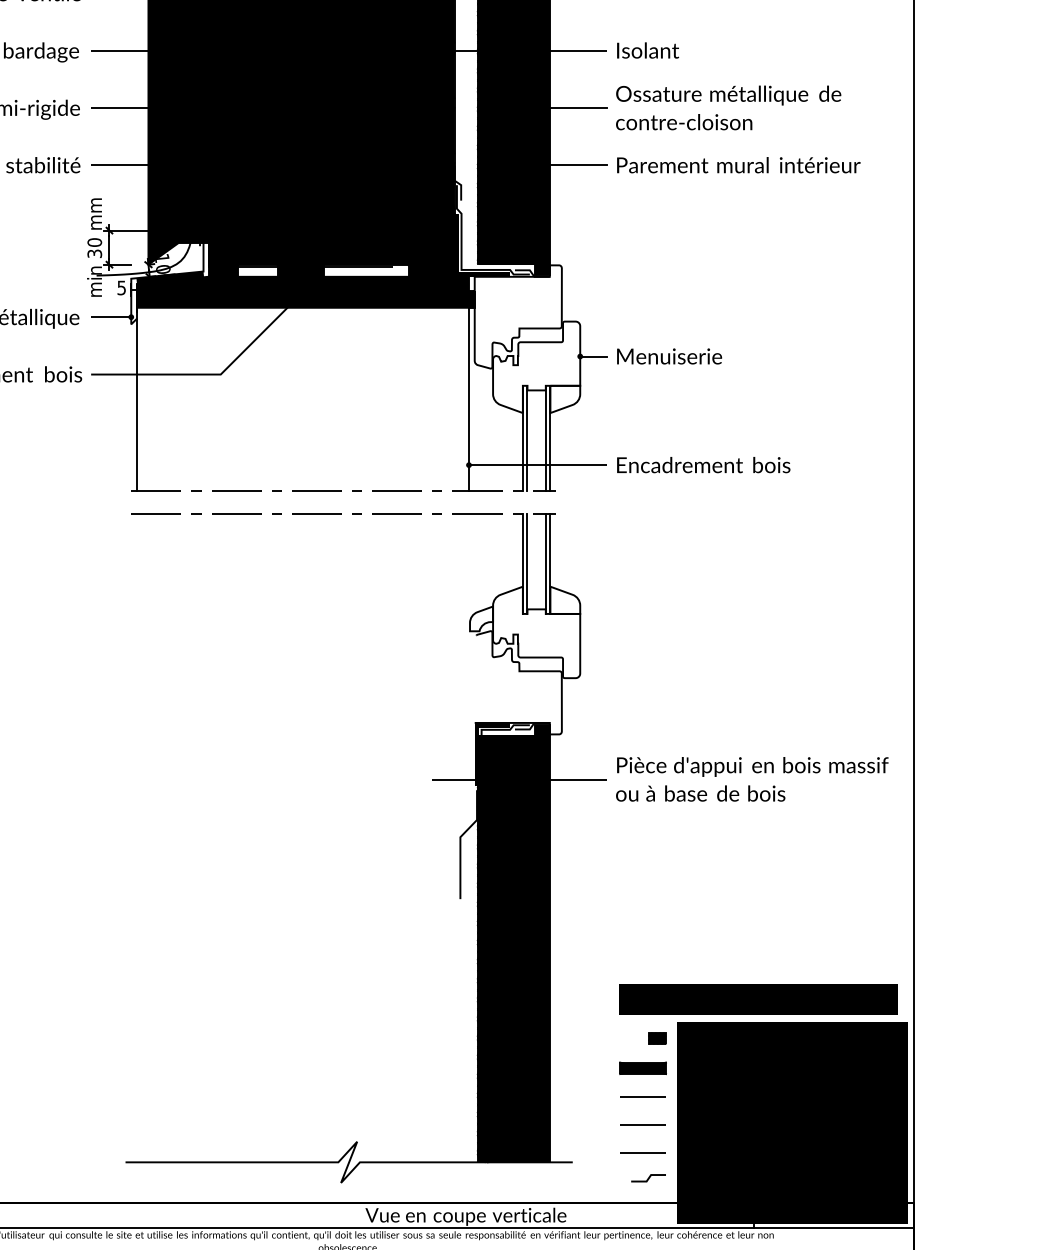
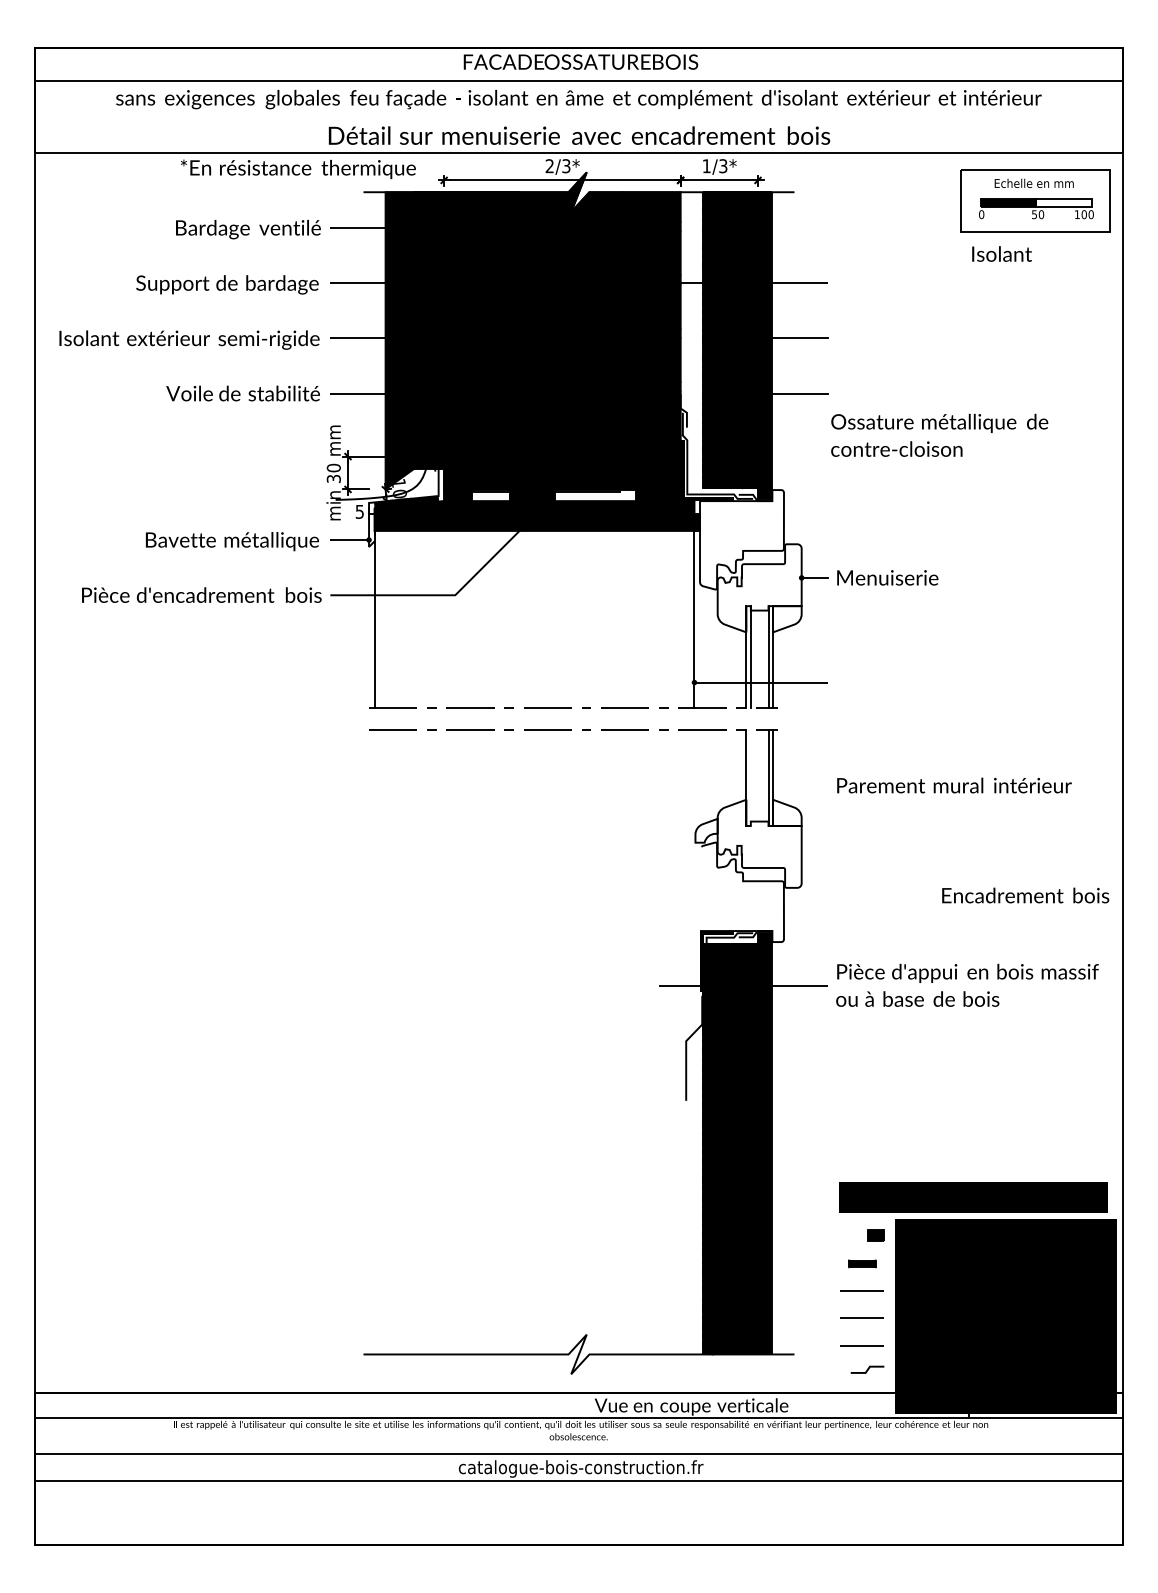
text: (647, 49) -> (1001, 253), moved
text: (728, 107) -> (939, 434), moved
text: (738, 165) -> (954, 785), moved
text: (703, 465) -> (1025, 895), moved
line: (527, 563) -> (750, 777), removed
part: (643, 1067) -> (862, 1263), size x0.6

